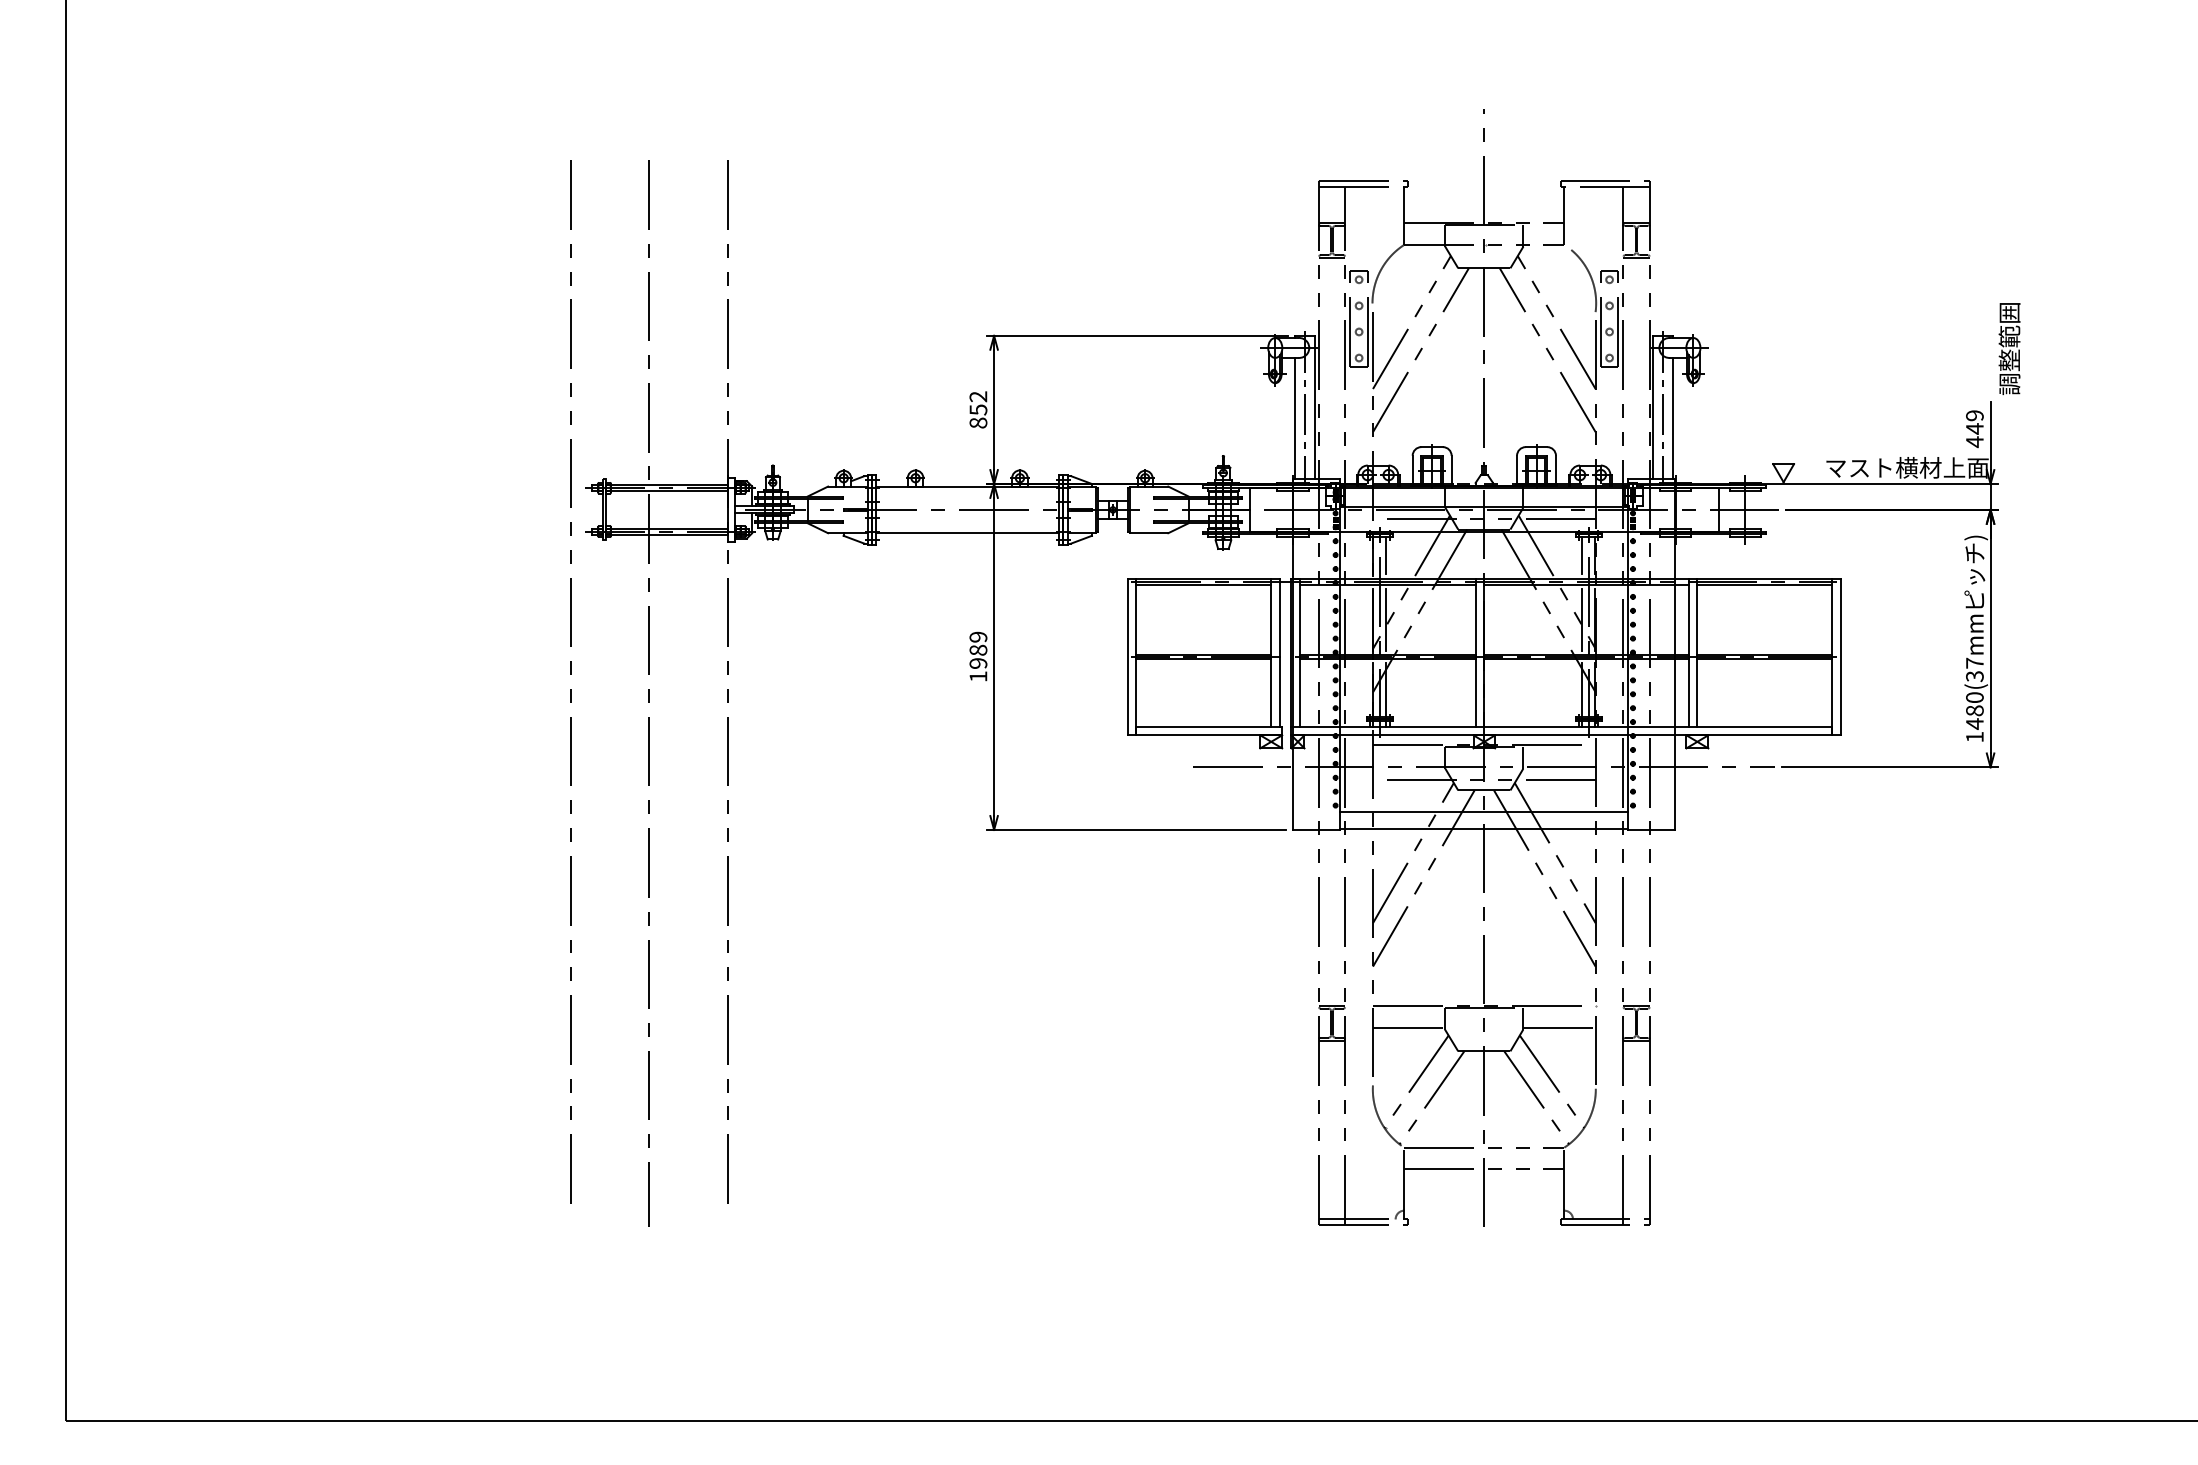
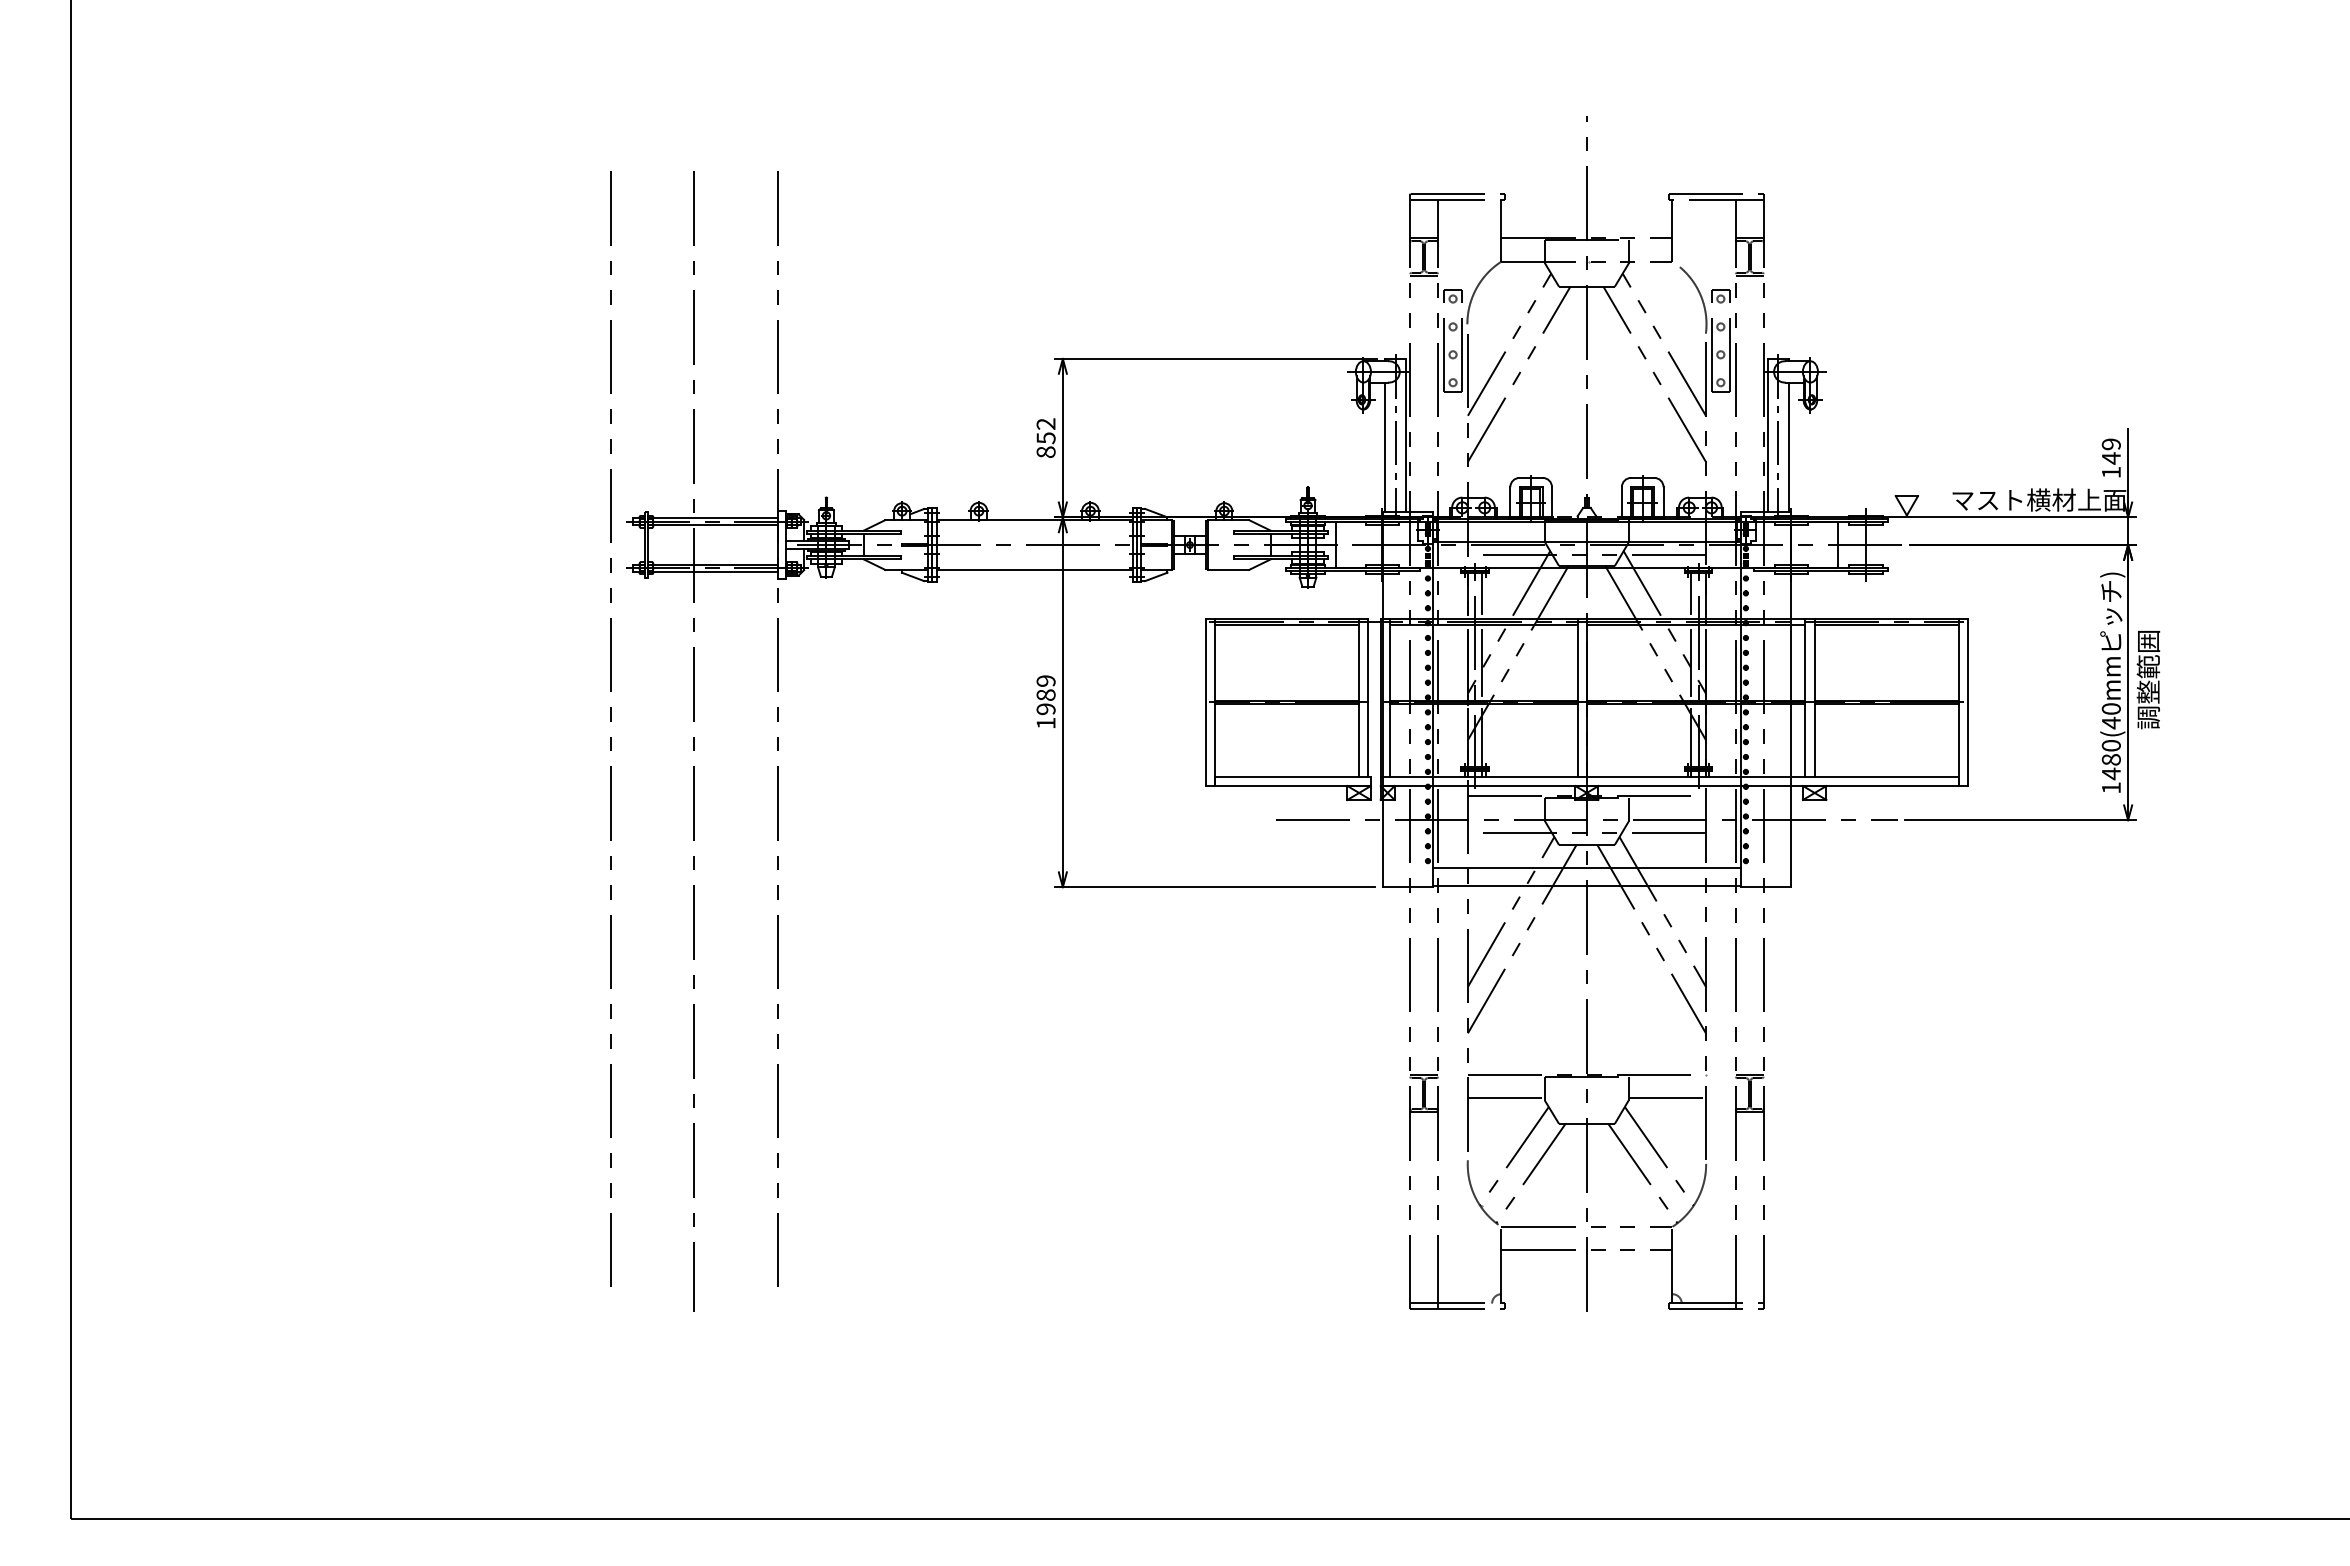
text: (2009, 349) -> (2148, 680), moved
text: (1975, 442) -> (2111, 472), 449 -> 149
text: (1974, 670) -> (2110, 716), 1480(37mm -> 1480(40mm

